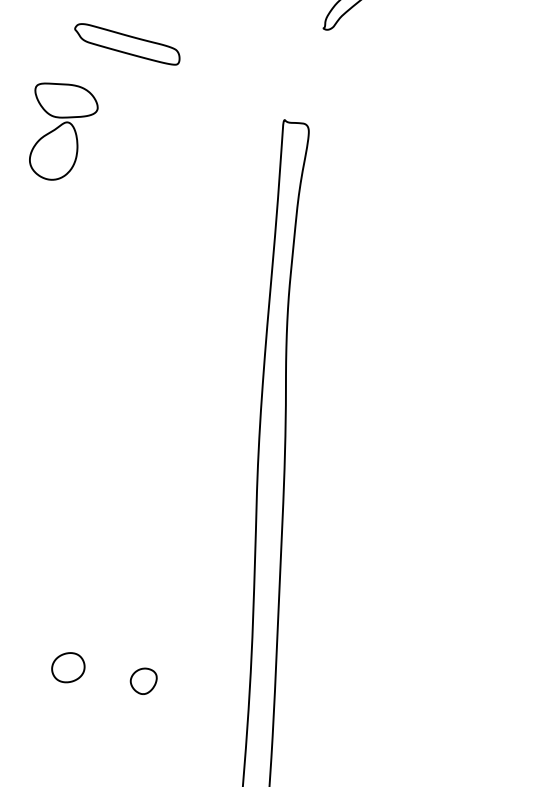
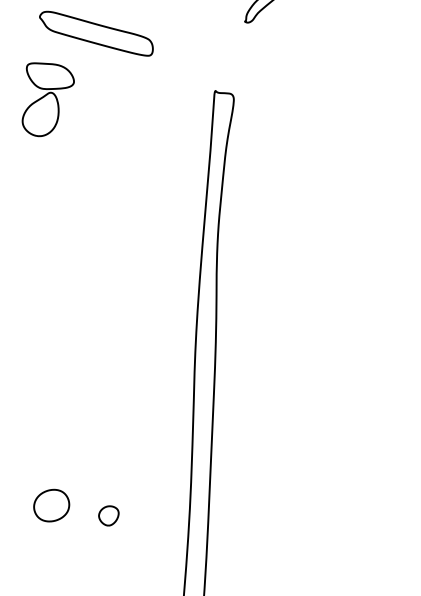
part: (127, 44) -> (96, 33), size x1.43
part: (67, 667) -> (51, 505), size x1.43

